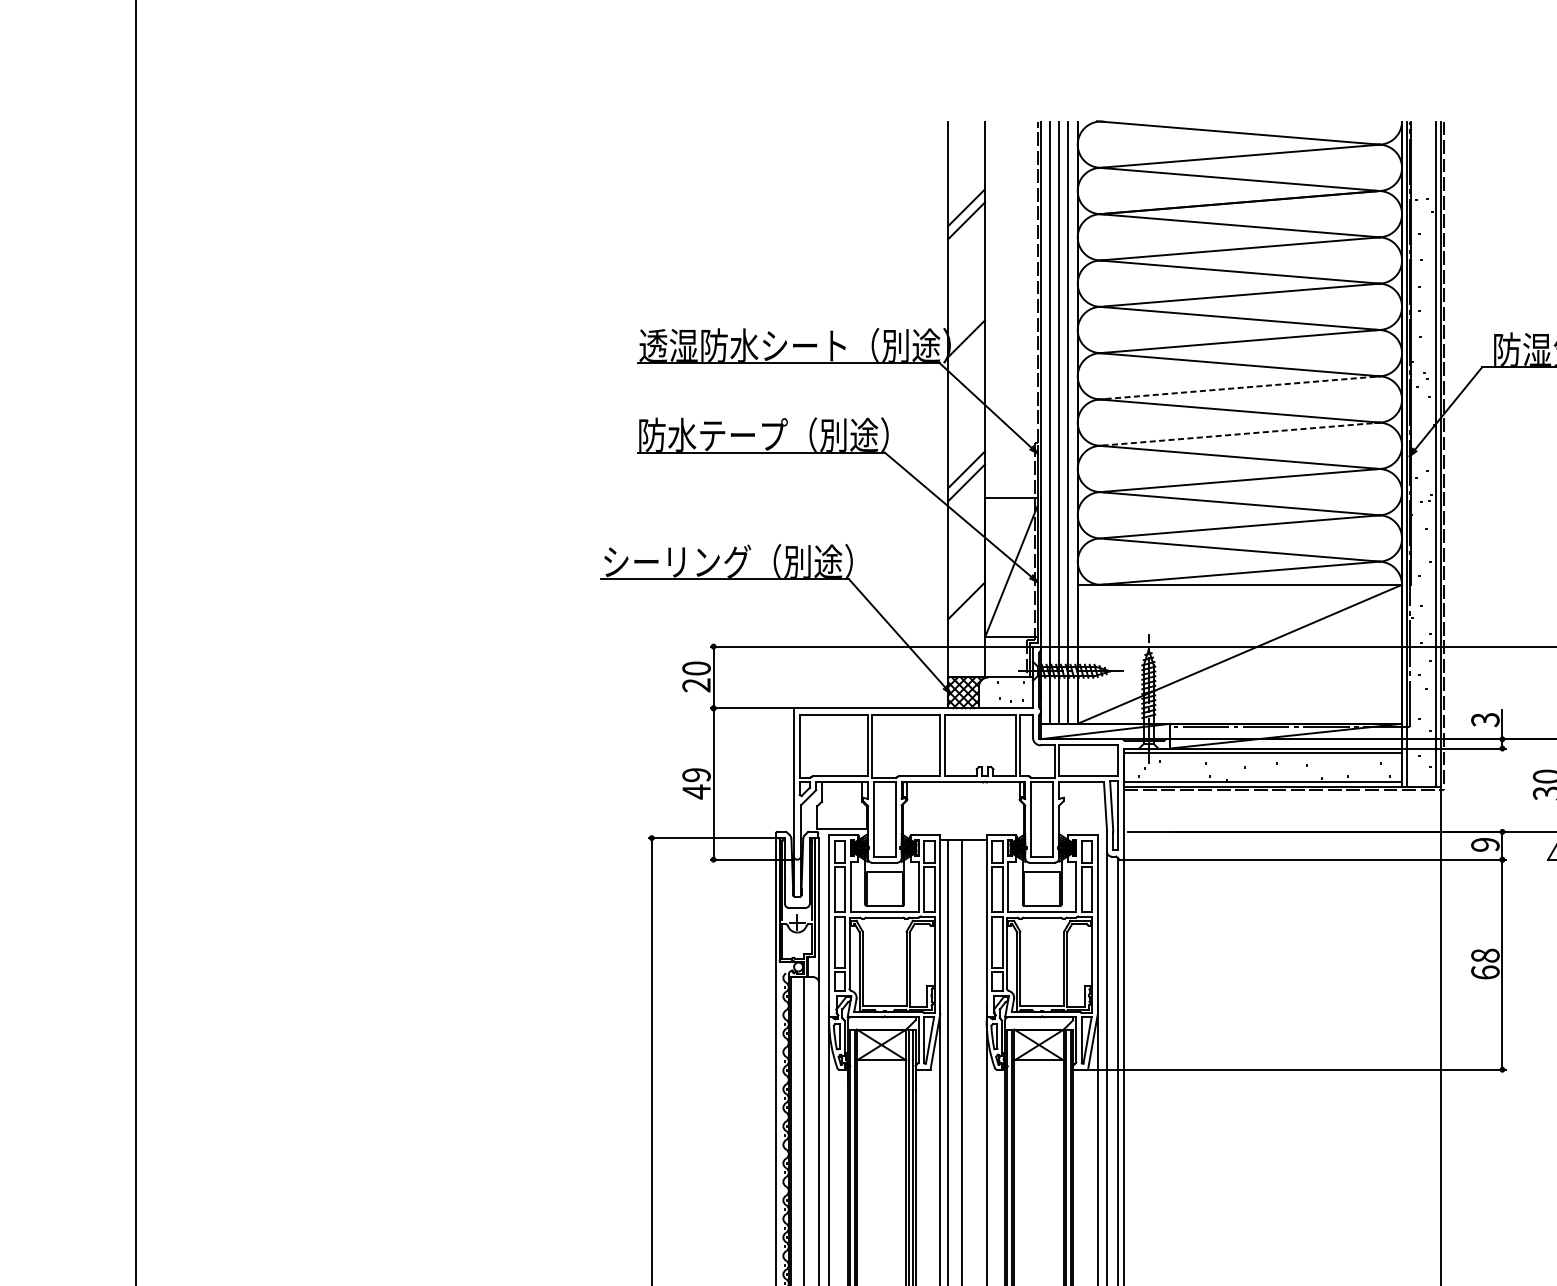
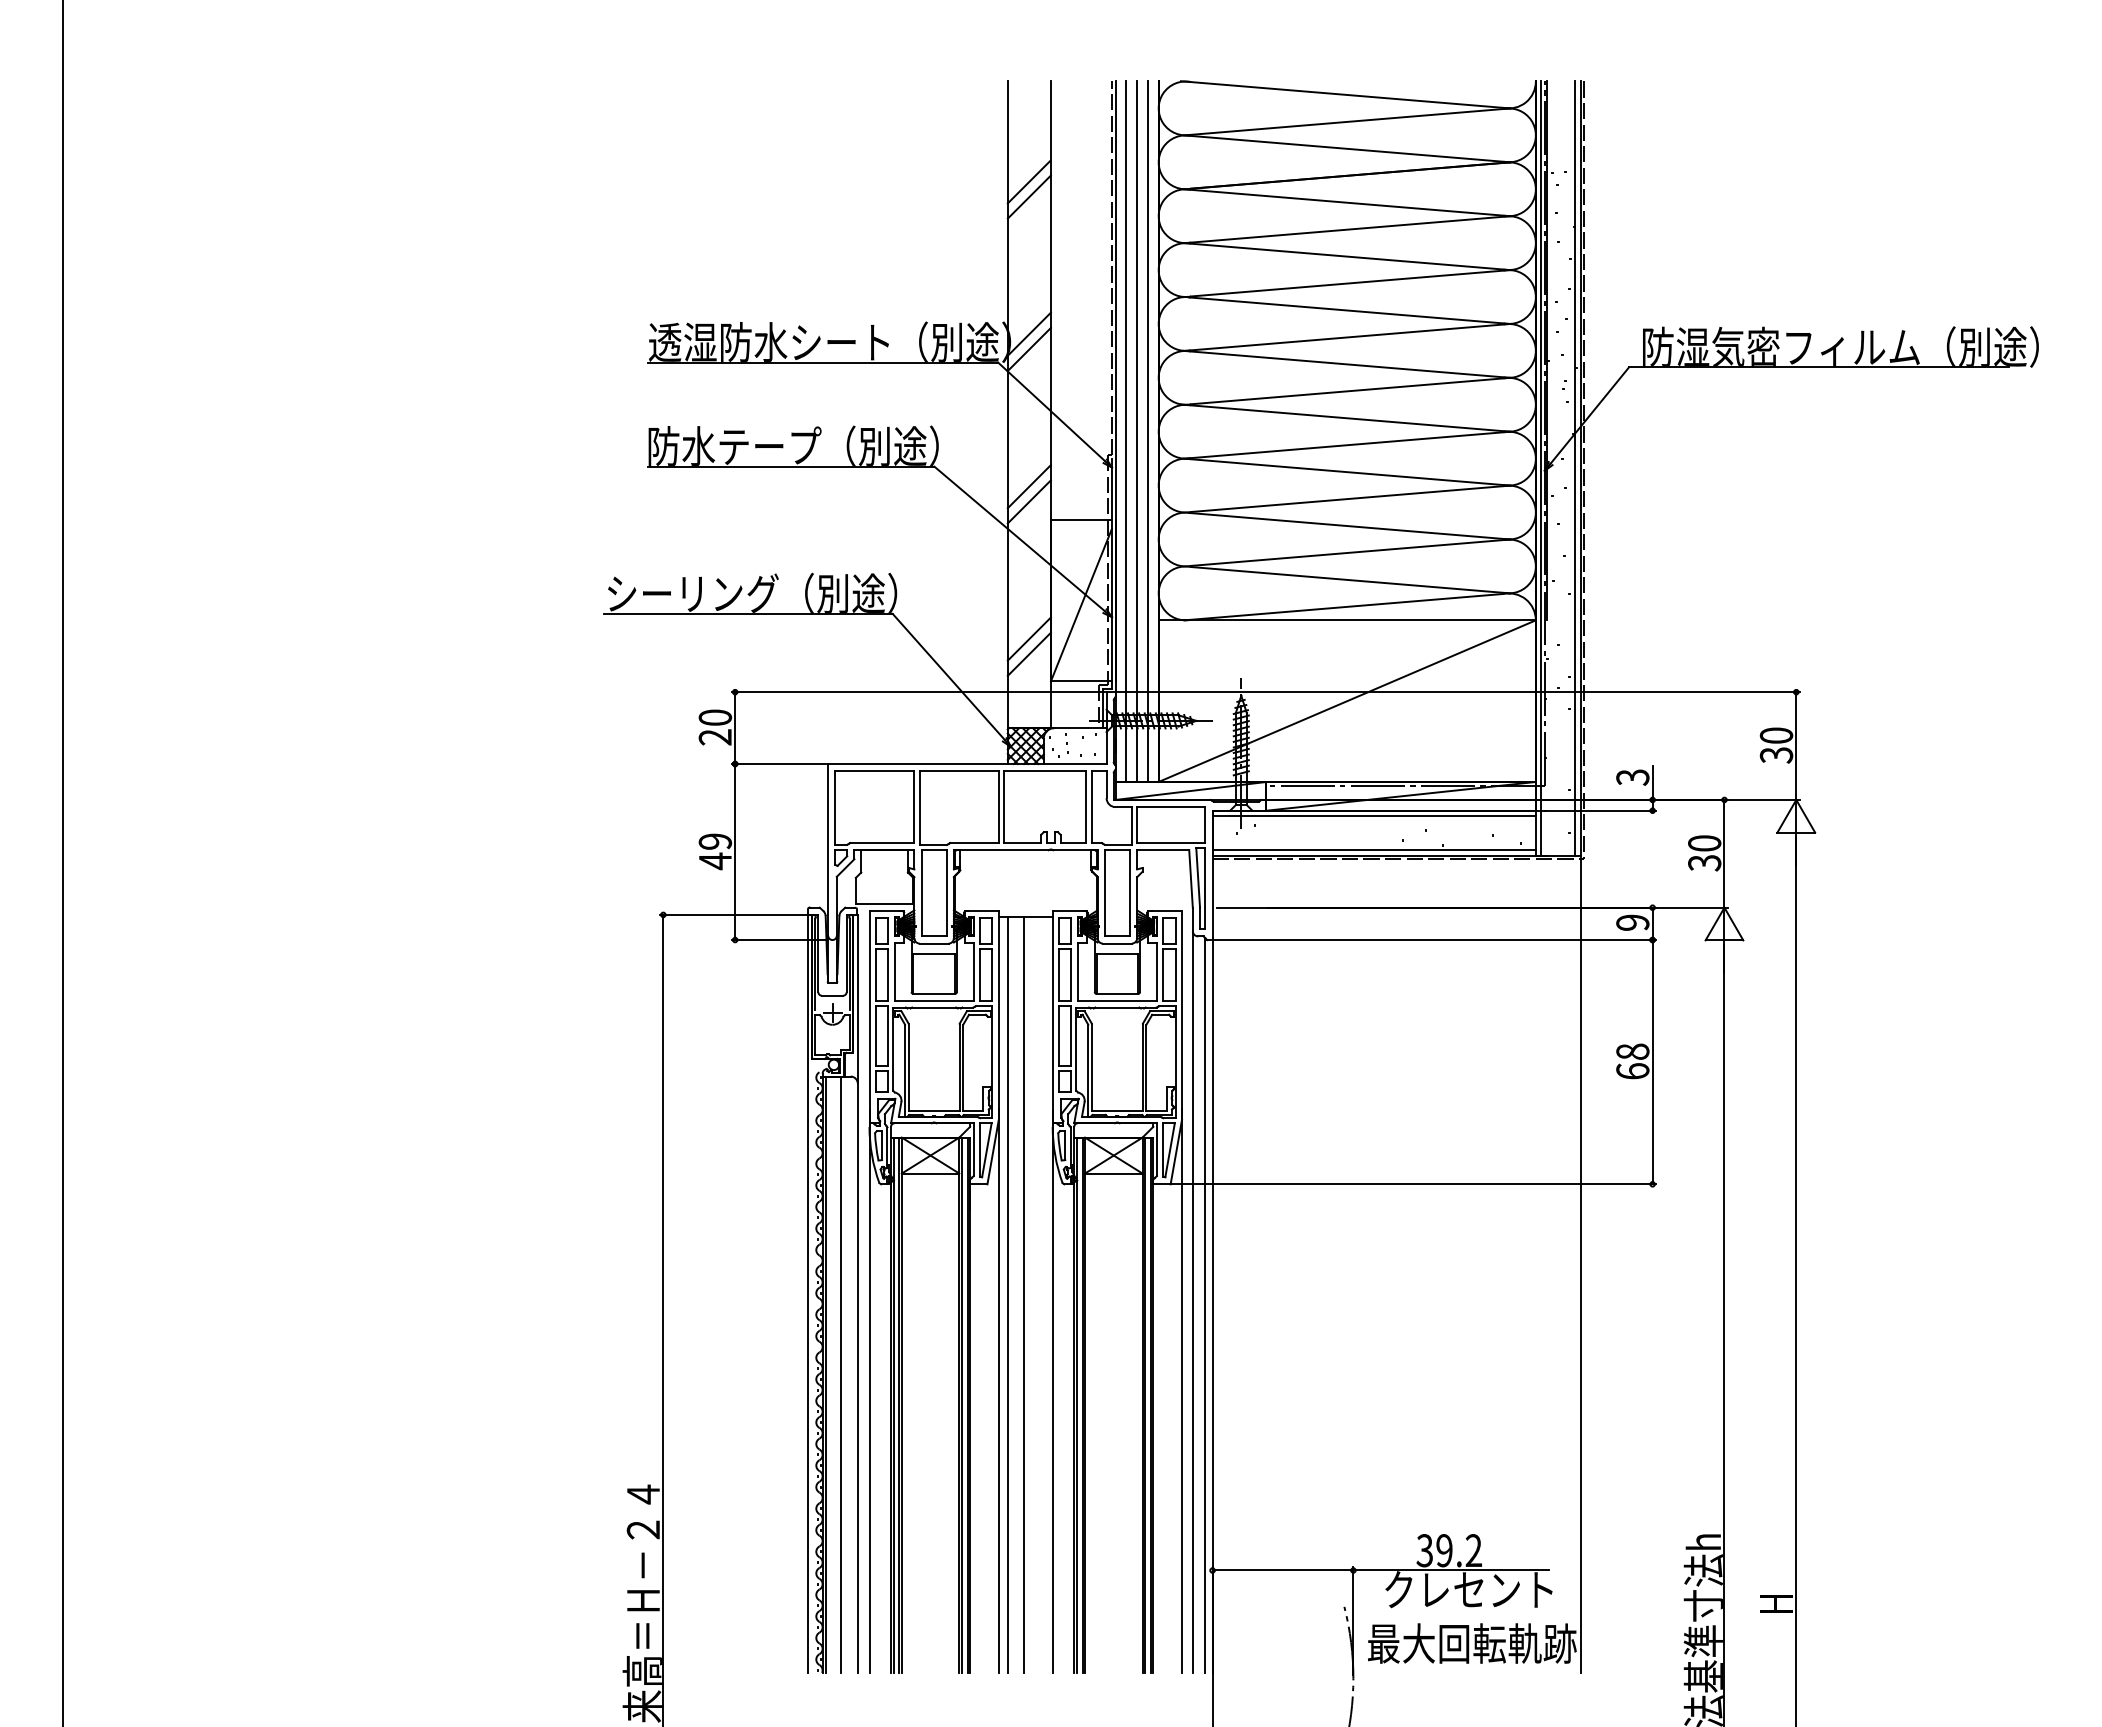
line: (965, 351) -> (1028, 349), added
line: (1243, 388) -> (1351, 391), dashed -> solid
line: (1240, 434) -> (1348, 445), dashed -> solid
line: (965, 613) -> (1028, 653), added

